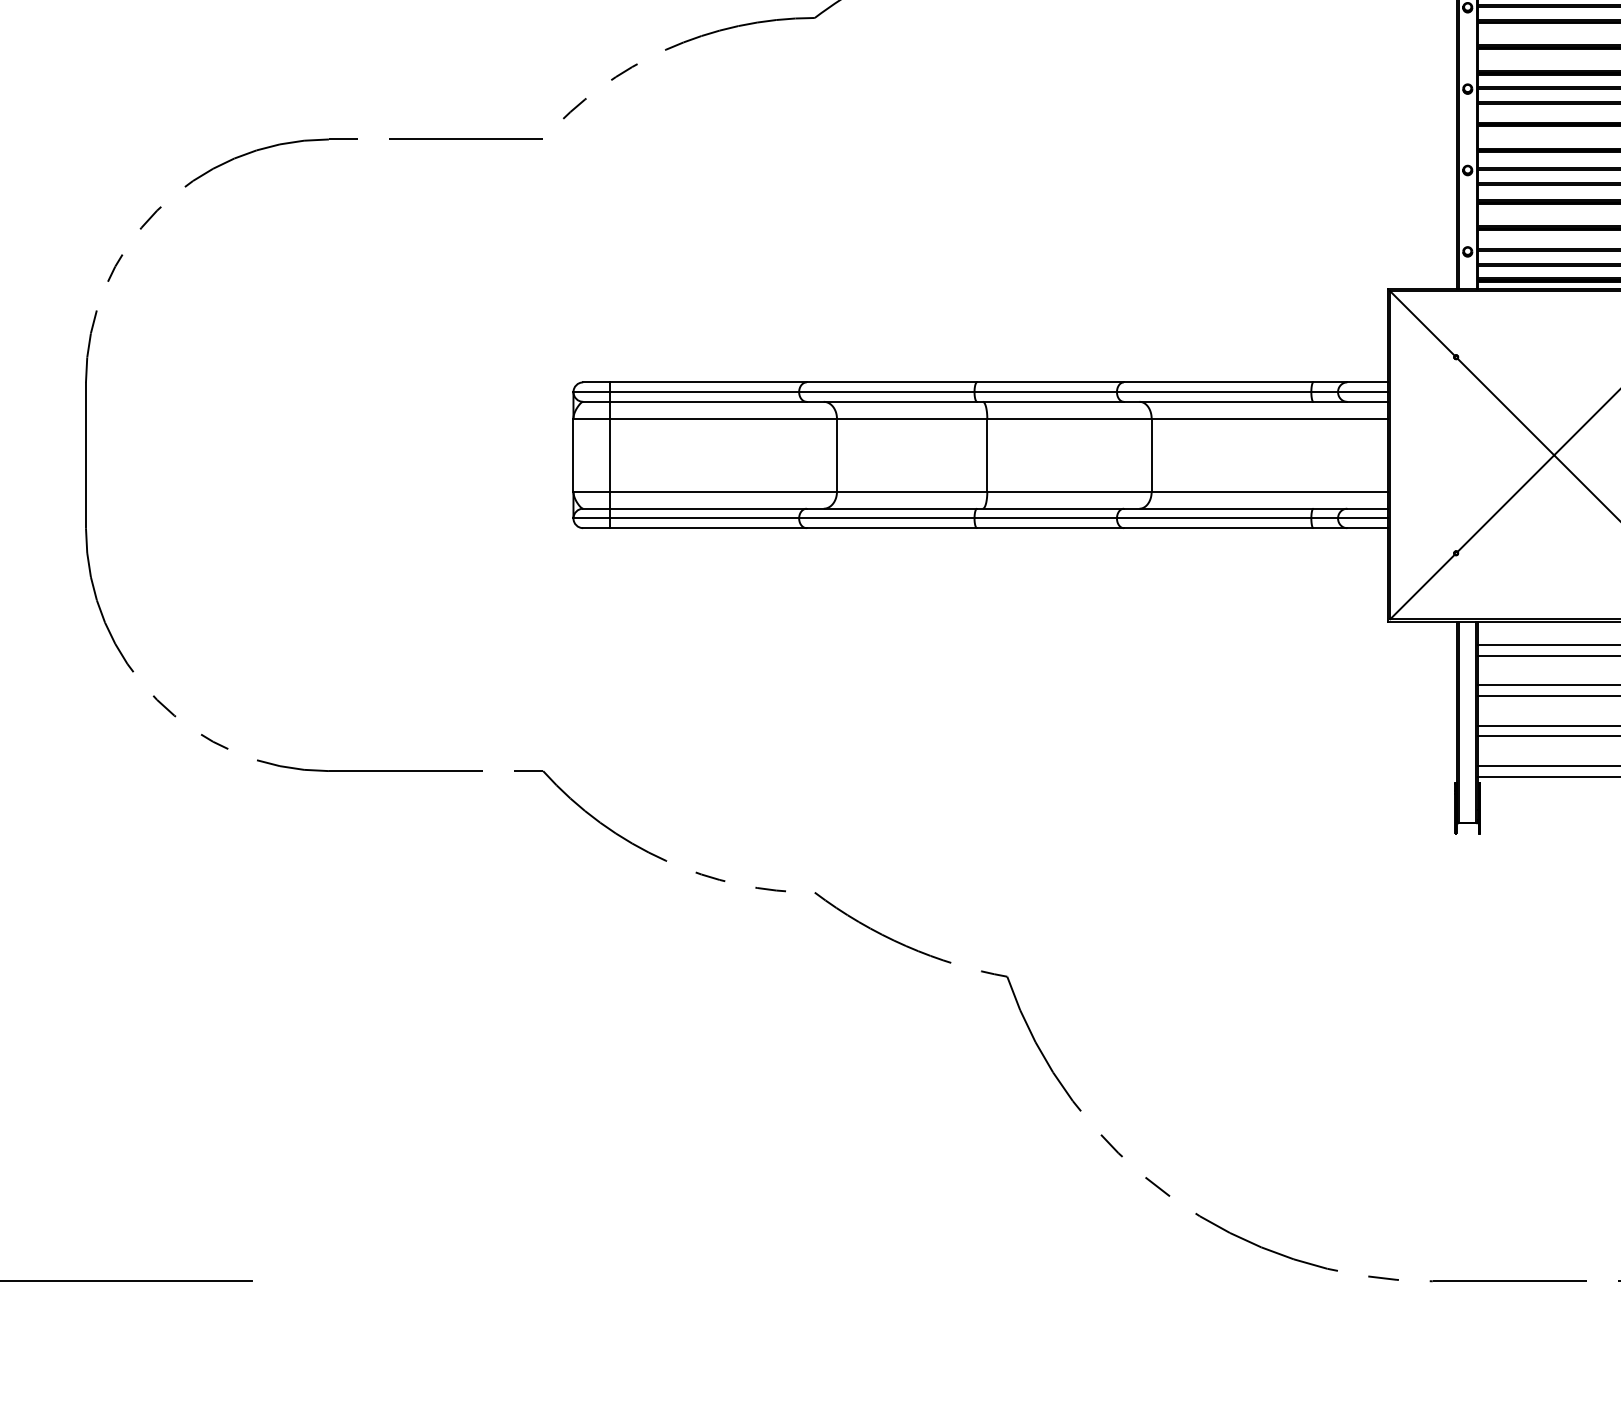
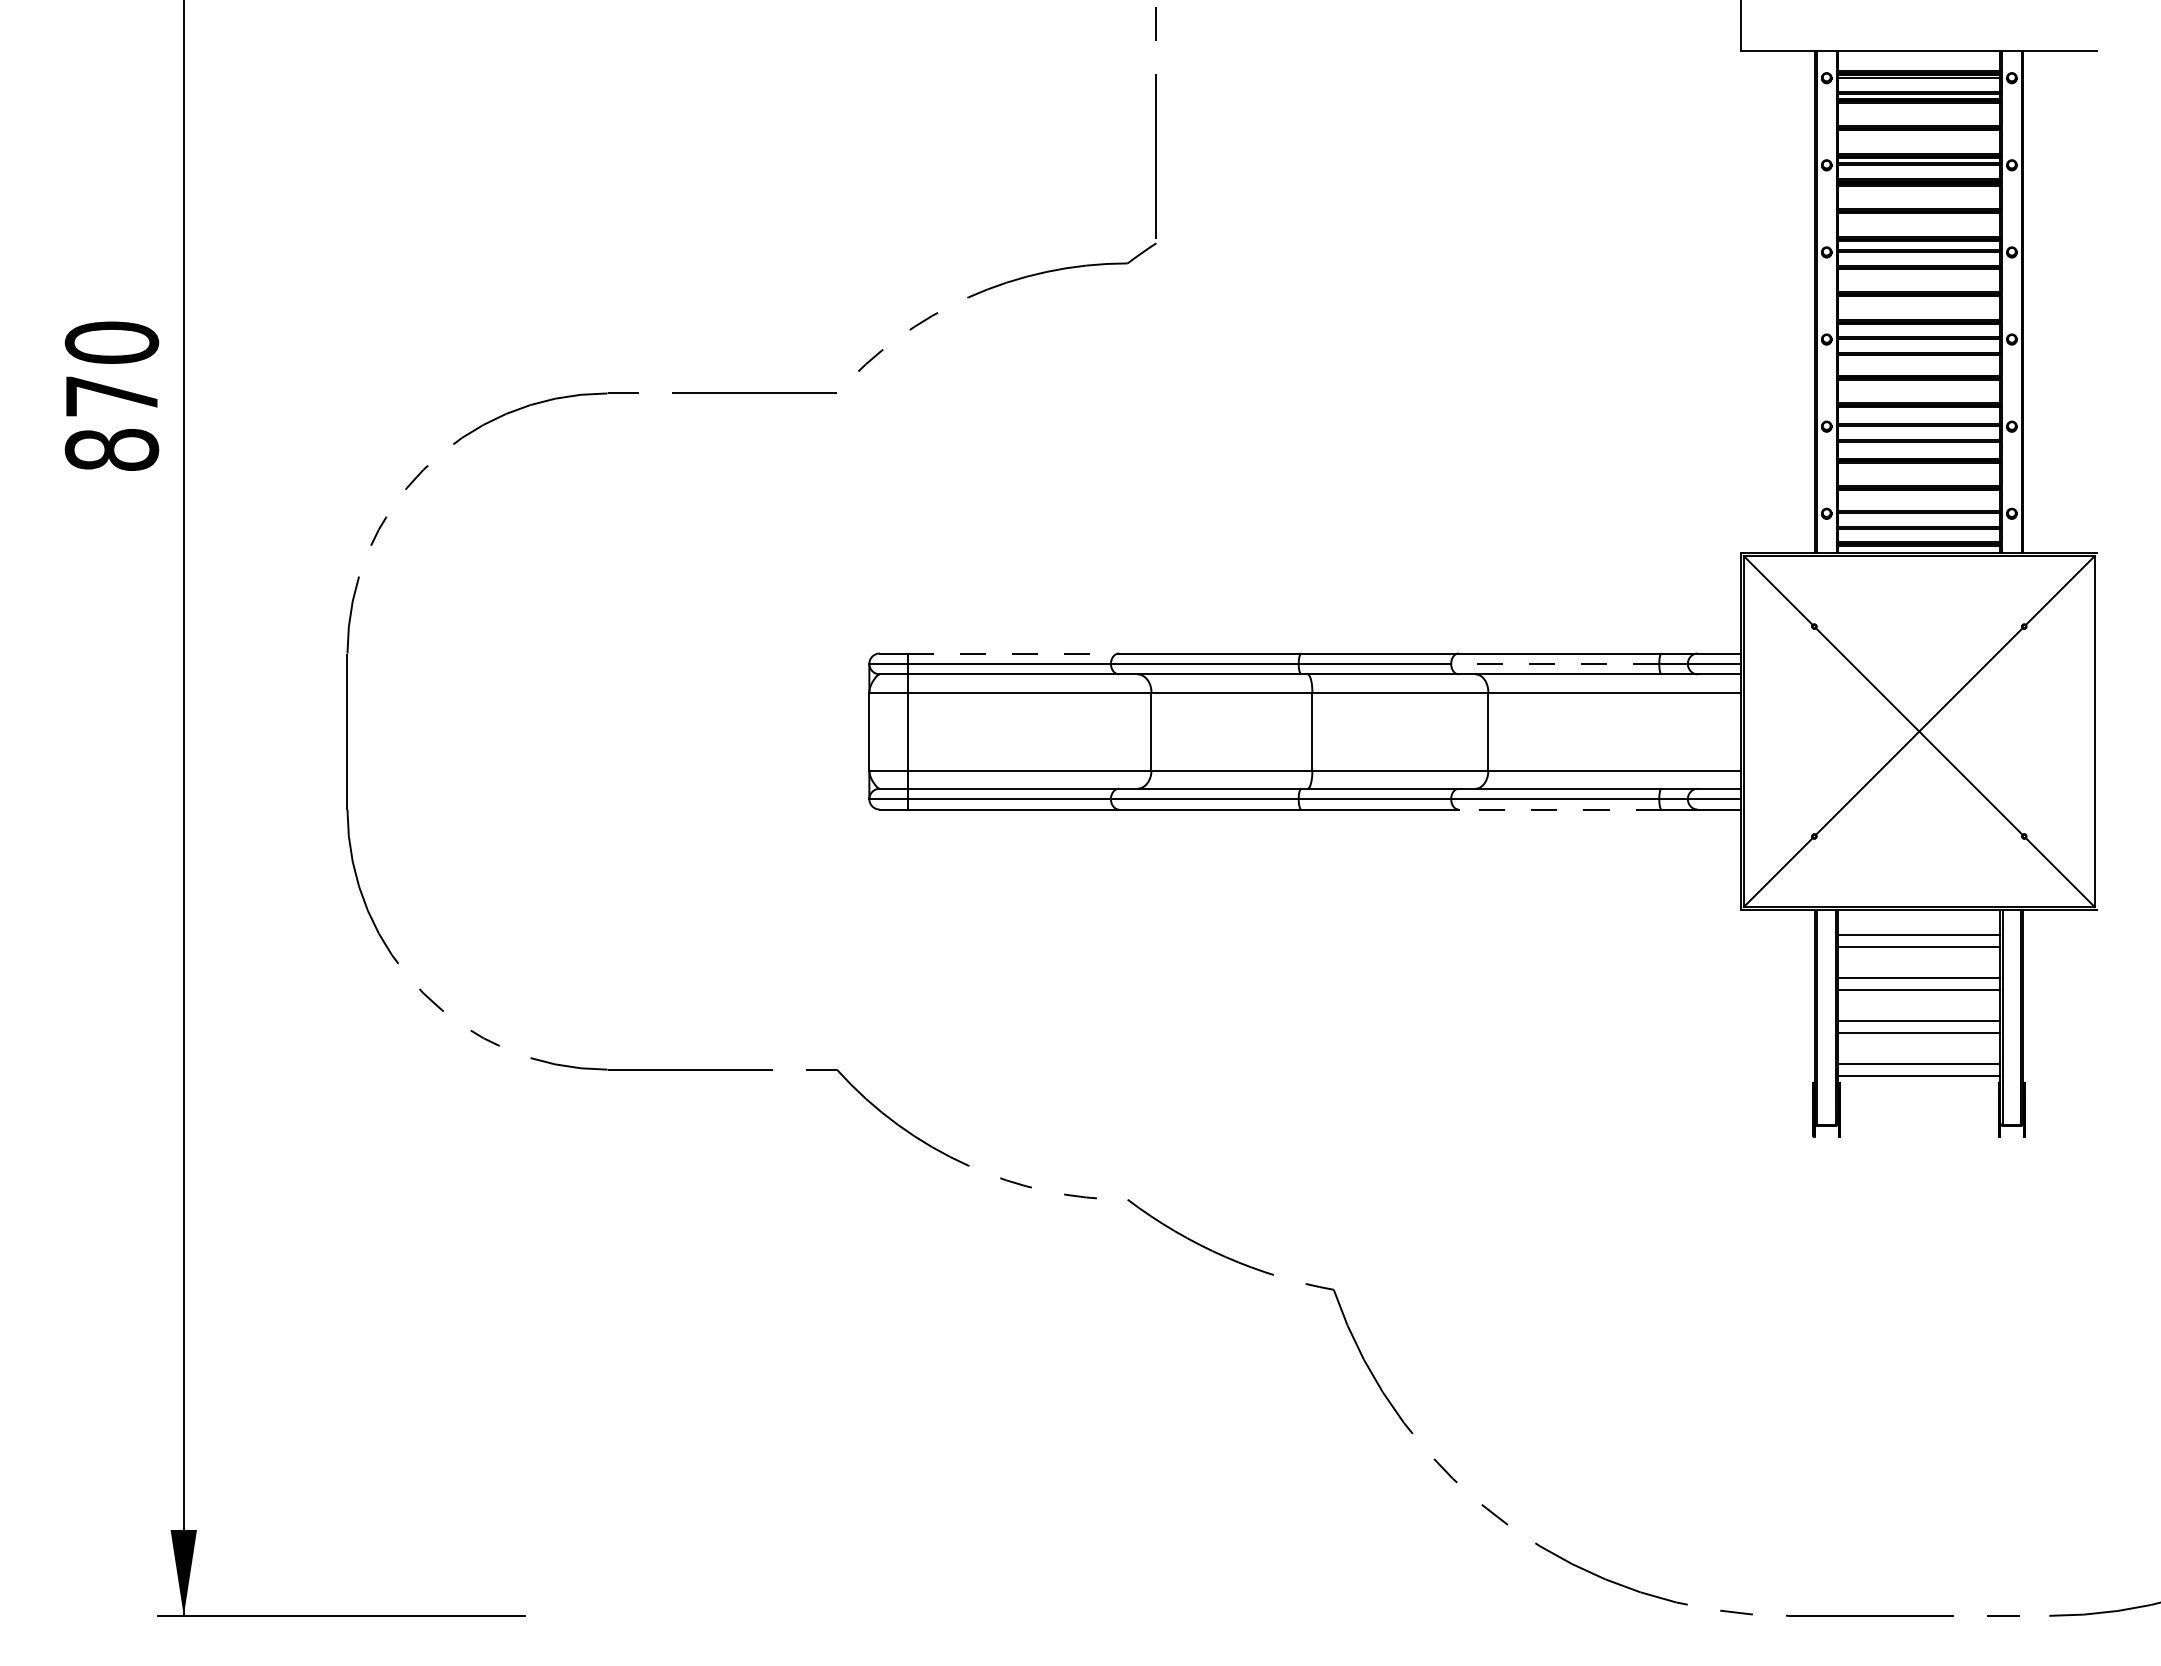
line: (709, 382) -> (1014, 653), solid -> dashed
line: (1213, 391) -> (1554, 663), solid -> dashed
line: (1218, 528) -> (1559, 809), solid -> dashed

